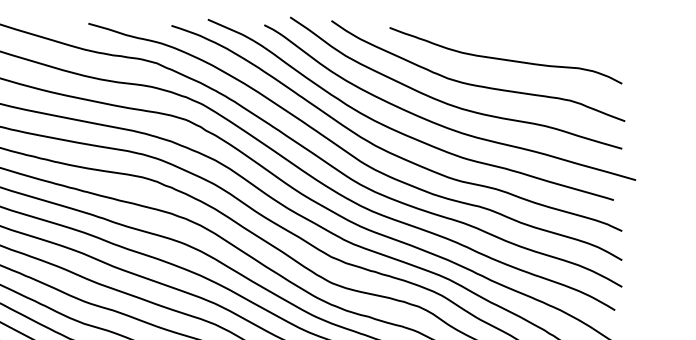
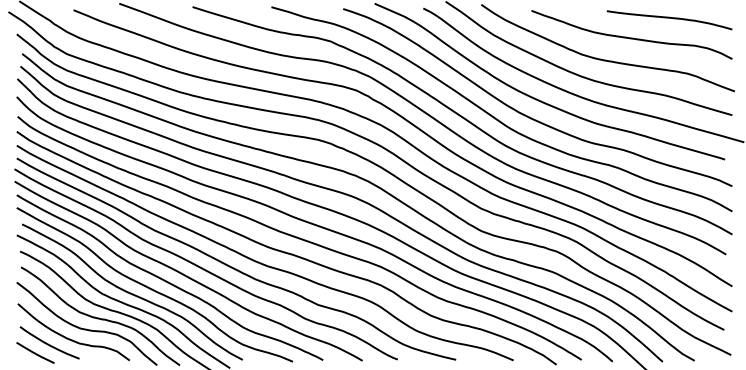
curve: (549, 36) -> (669, 18), added

